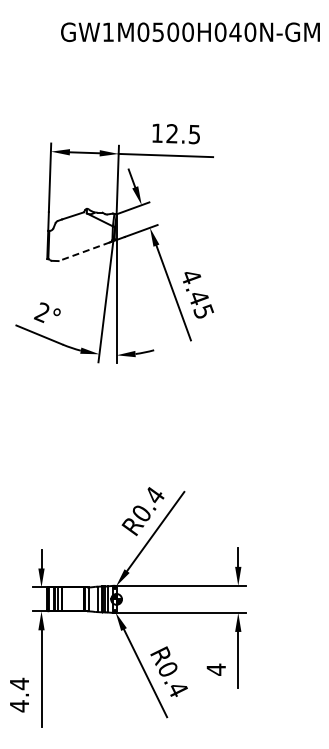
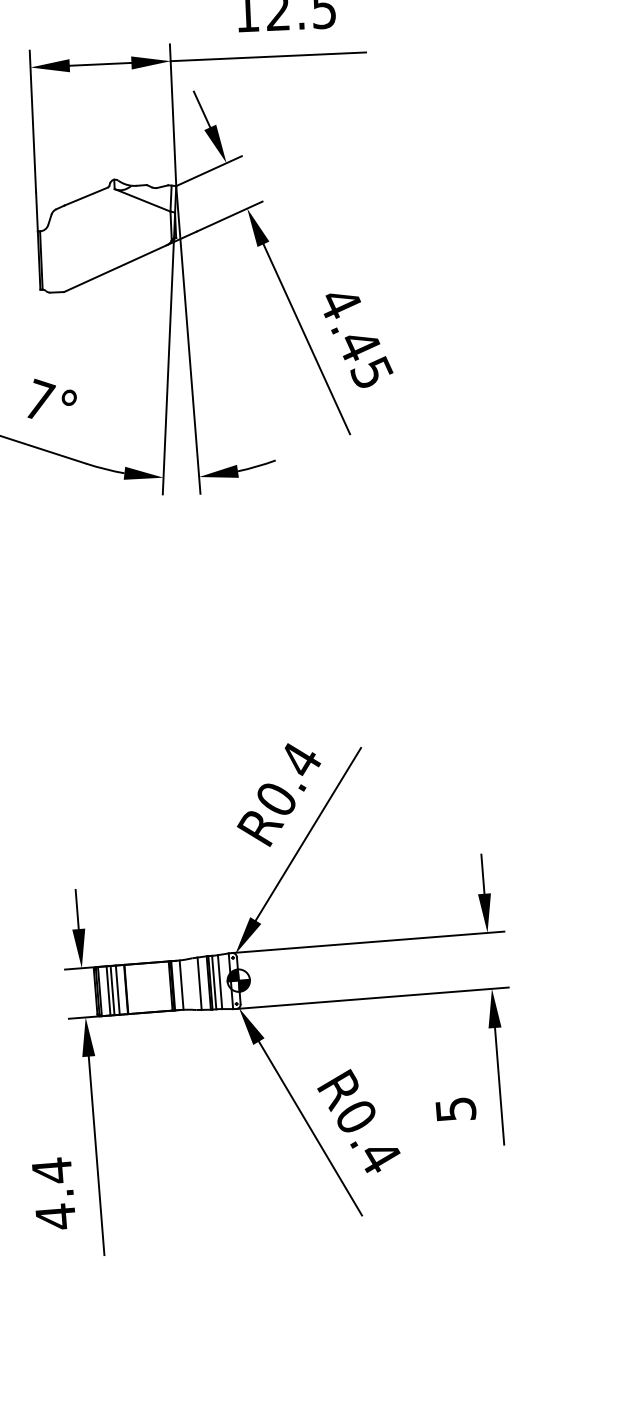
line: (83, 251) -> (113, 268), dashed -> solid
text: (42, 311) -> (39, 398), 2° -> 7°
text: (216, 669) -> (456, 1109), 4 -> 5

